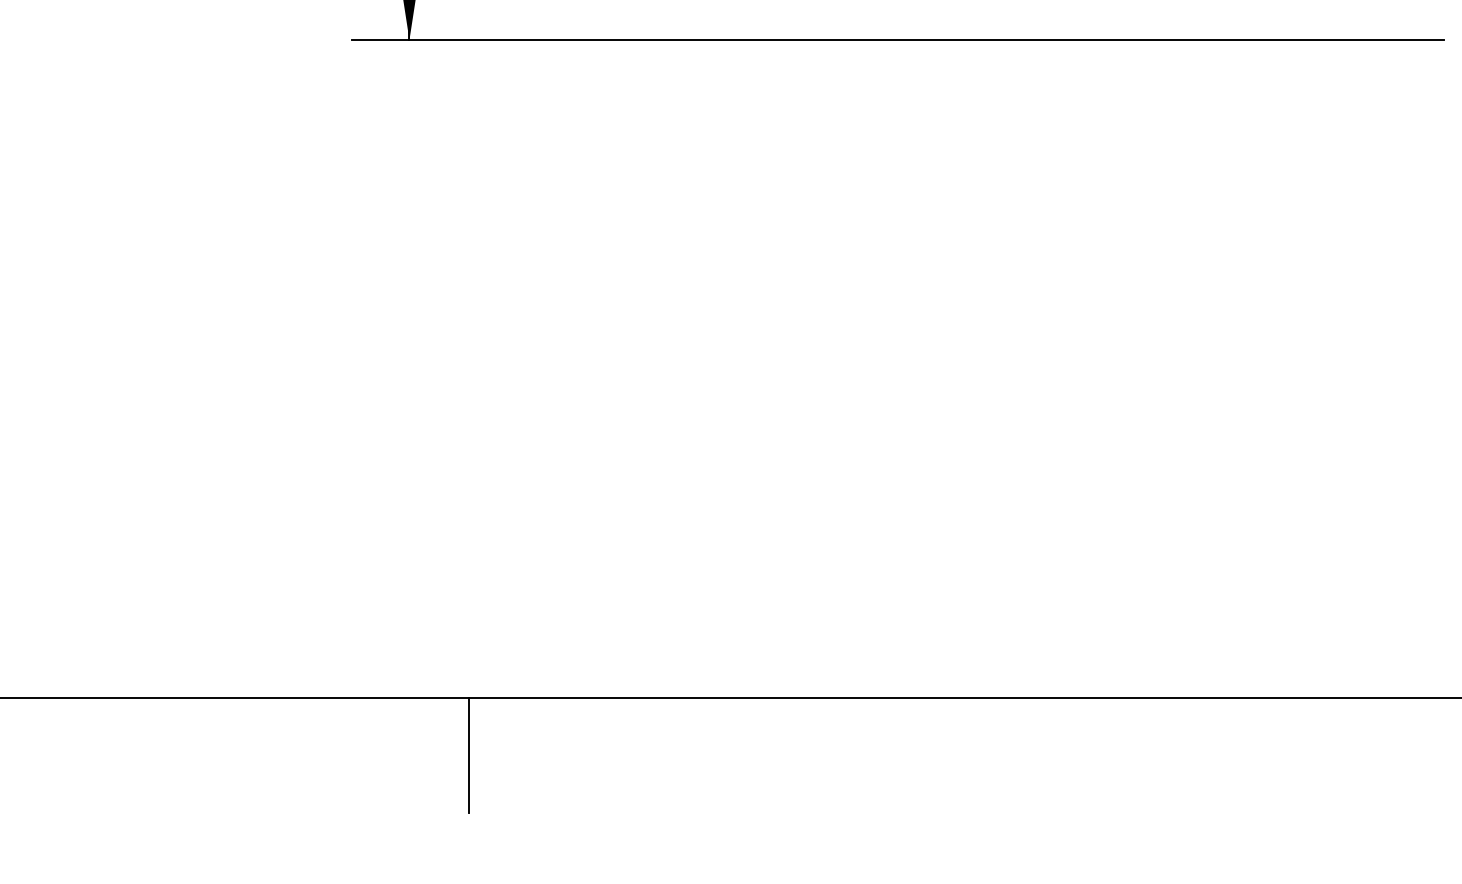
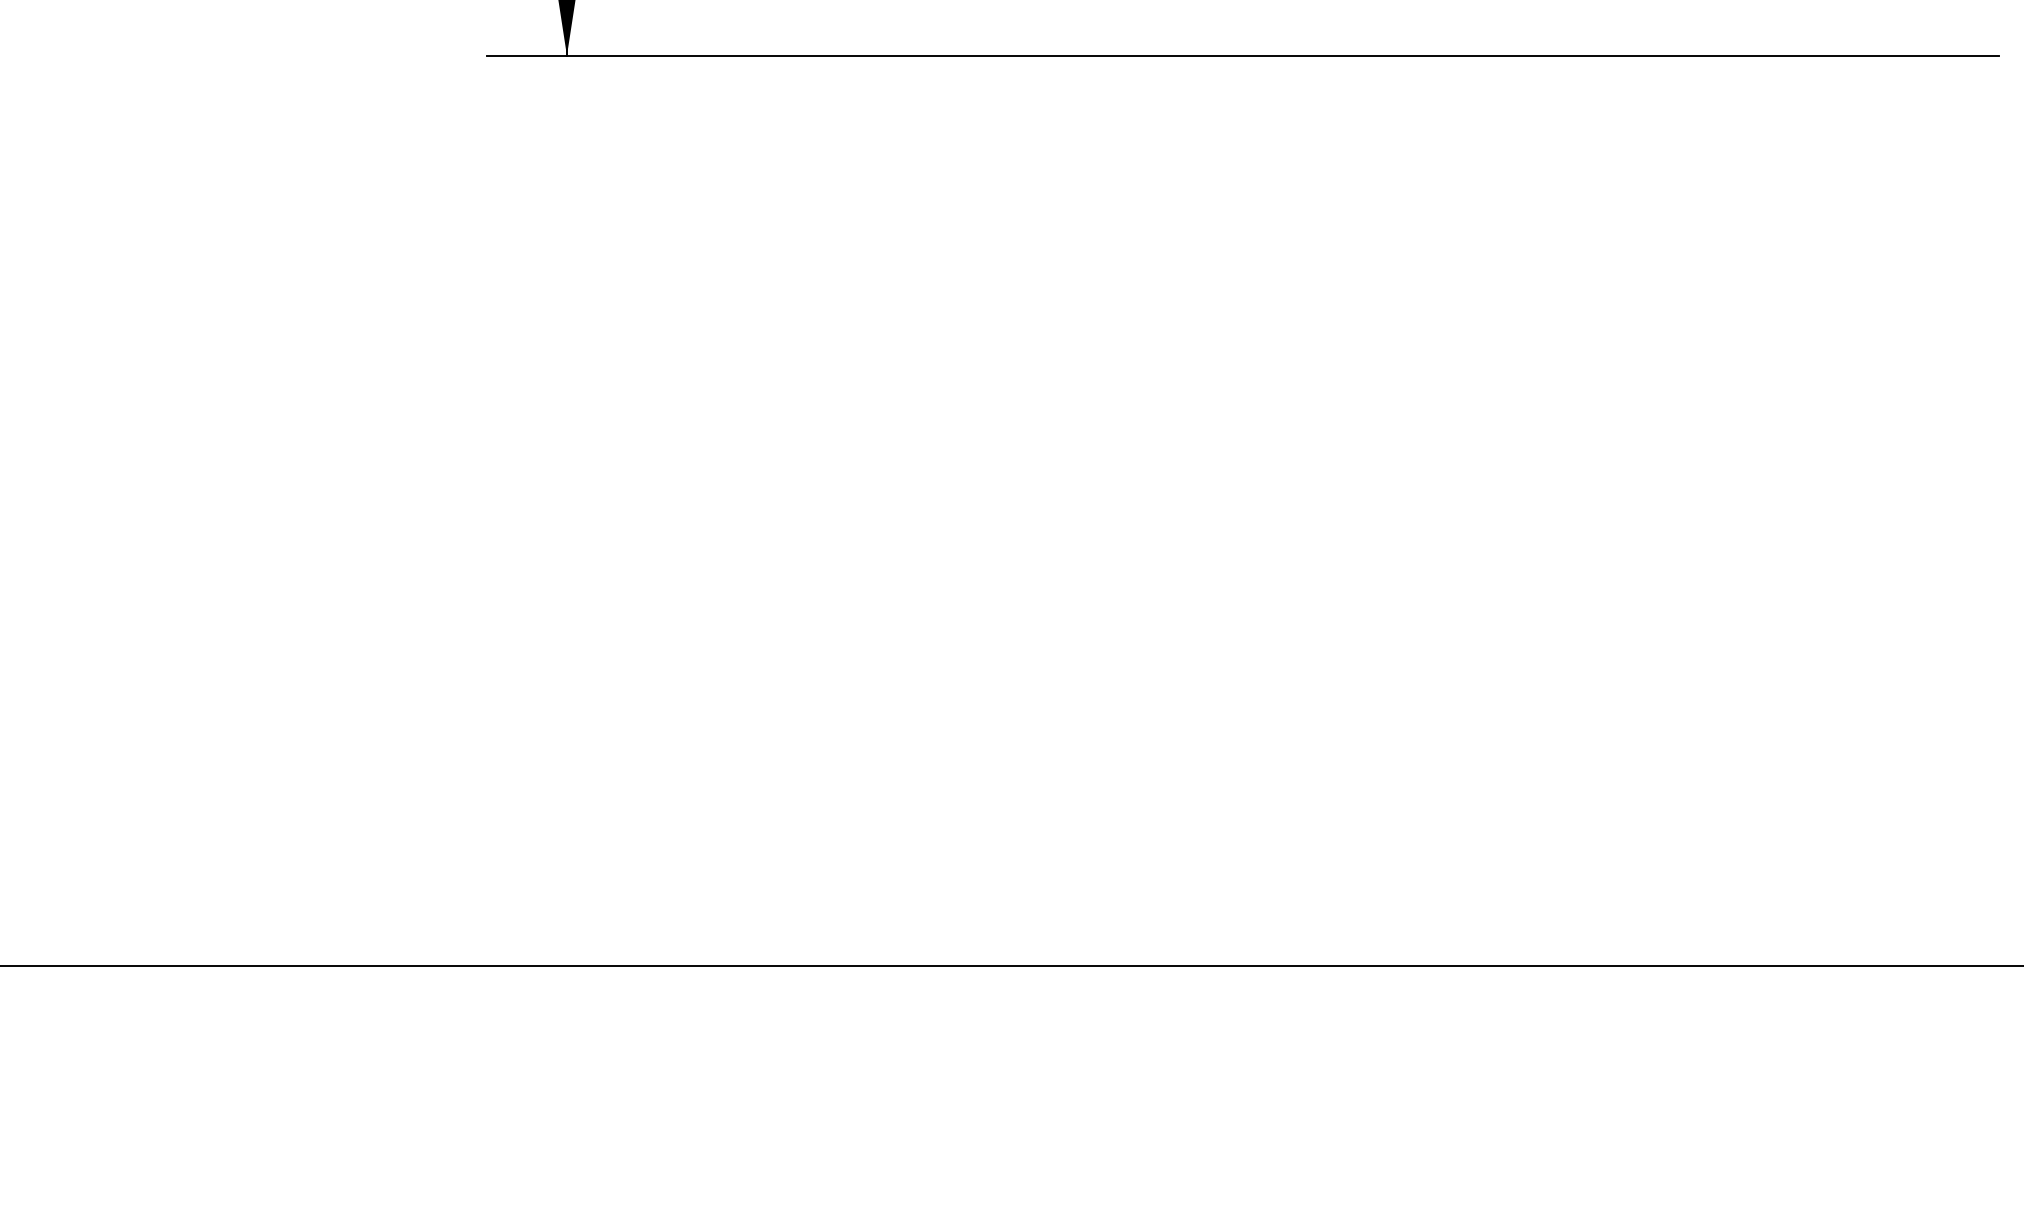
line: (469, 755) -> (650, 1045), removed

